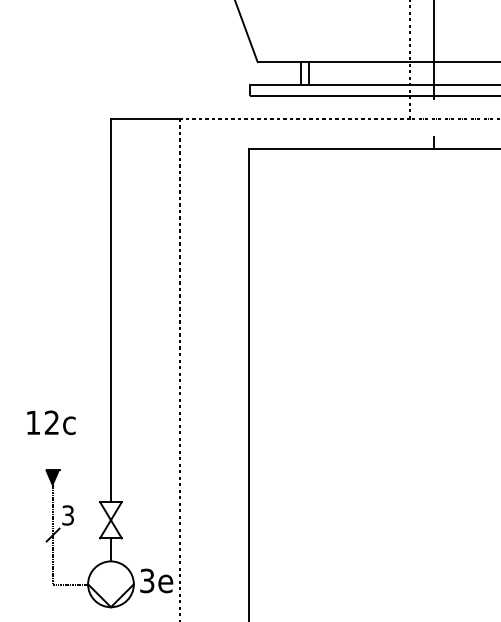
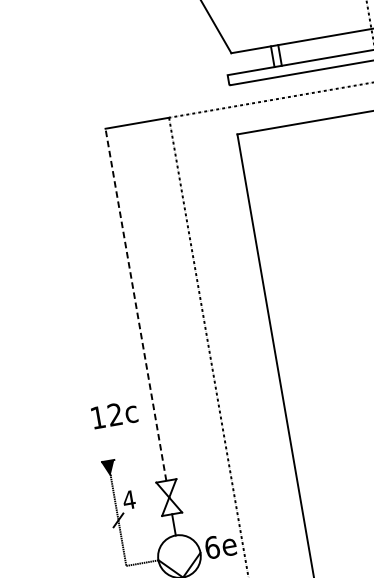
line: (110, 310) -> (135, 304), solid -> dashed
text: (51, 422) -> (114, 414), moved
text: (67, 515) -> (128, 500), 3 -> 4
text: (147, 580) -> (212, 547), 3e -> 6e

